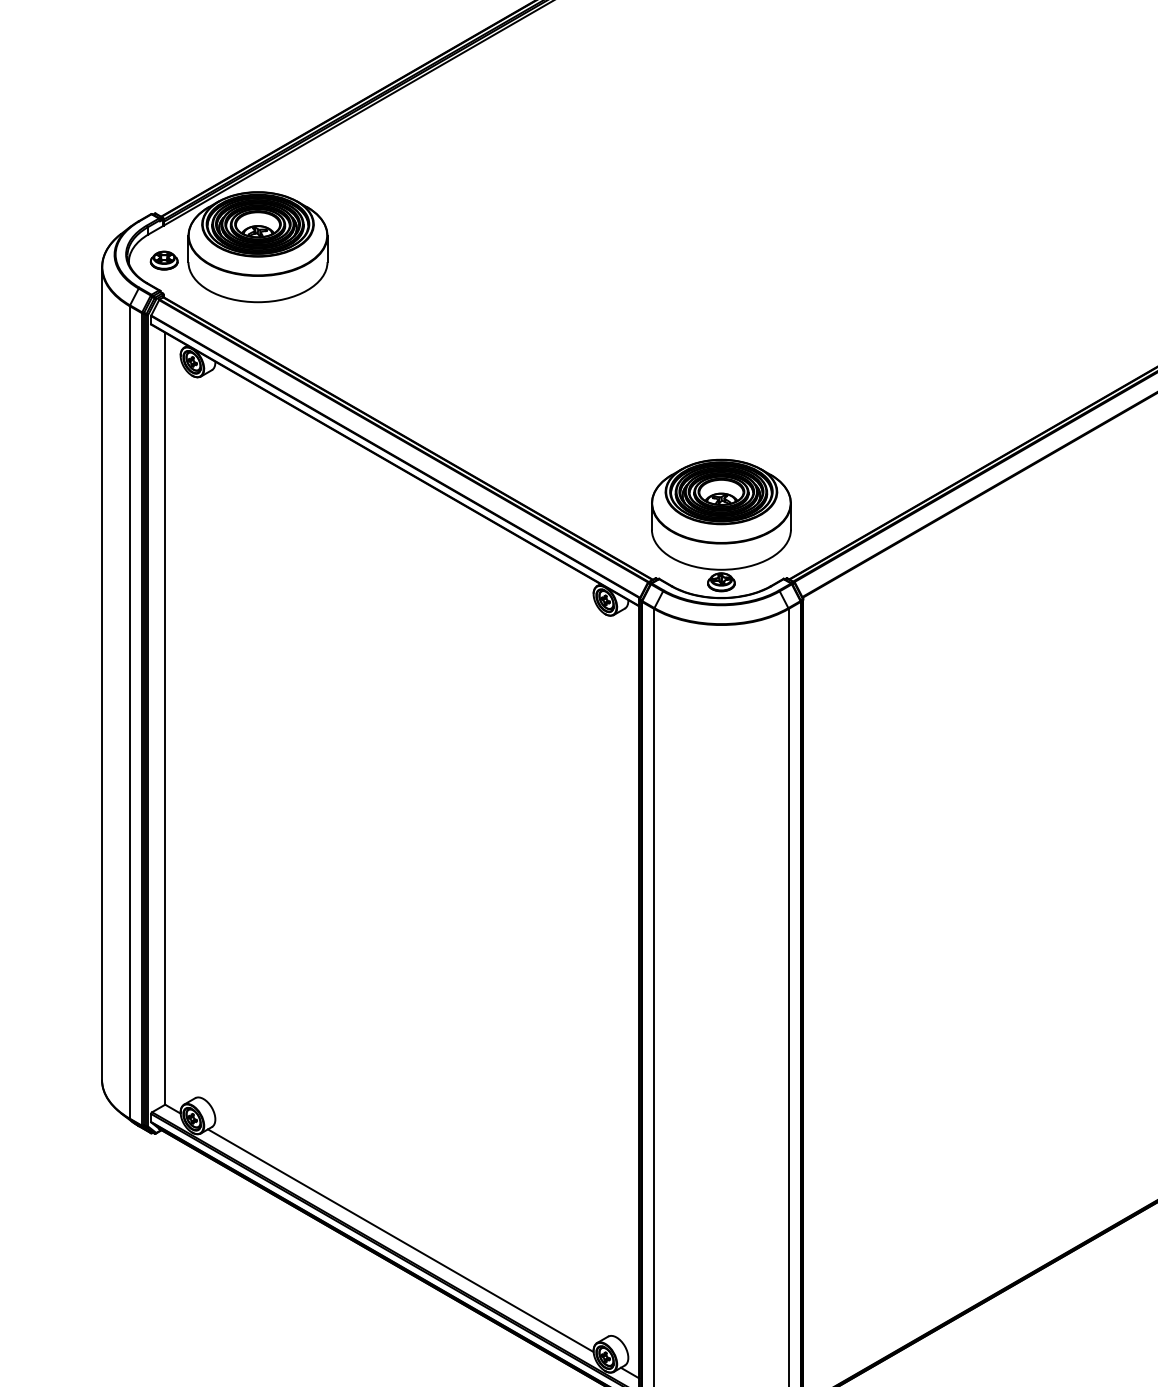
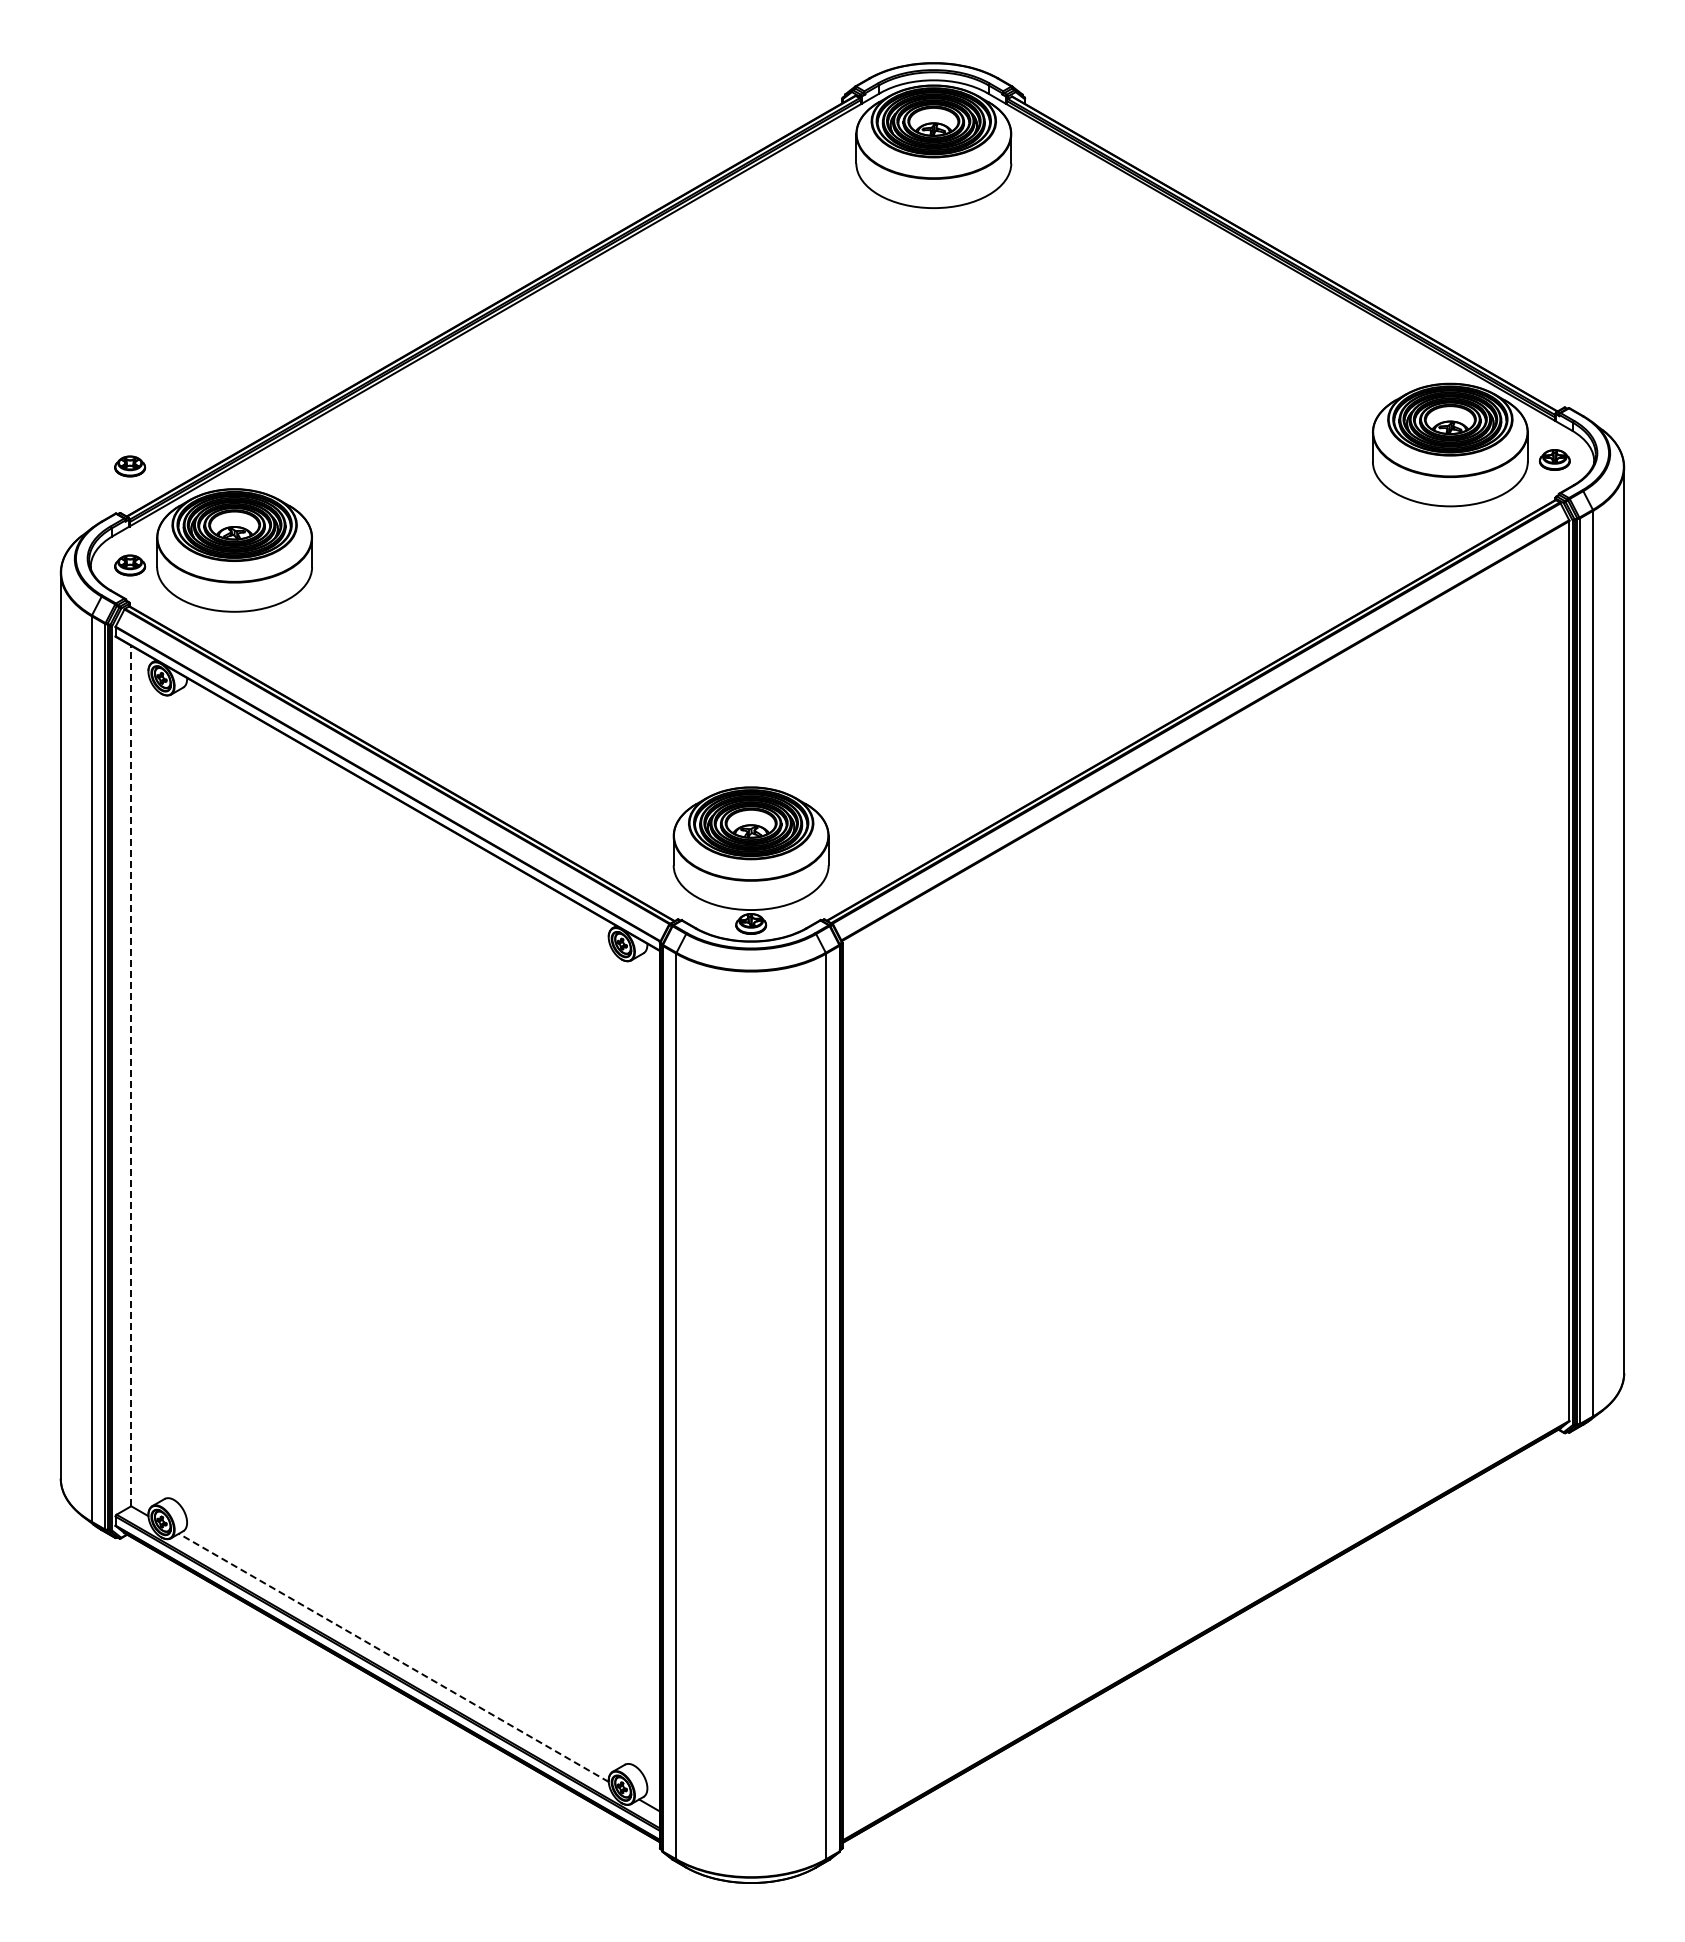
part: (164, 171) -> (130, 466), added
line: (165, 718) -> (131, 1075), solid -> dashed
line: (400, 1240) -> (393, 1657), solid -> dashed

